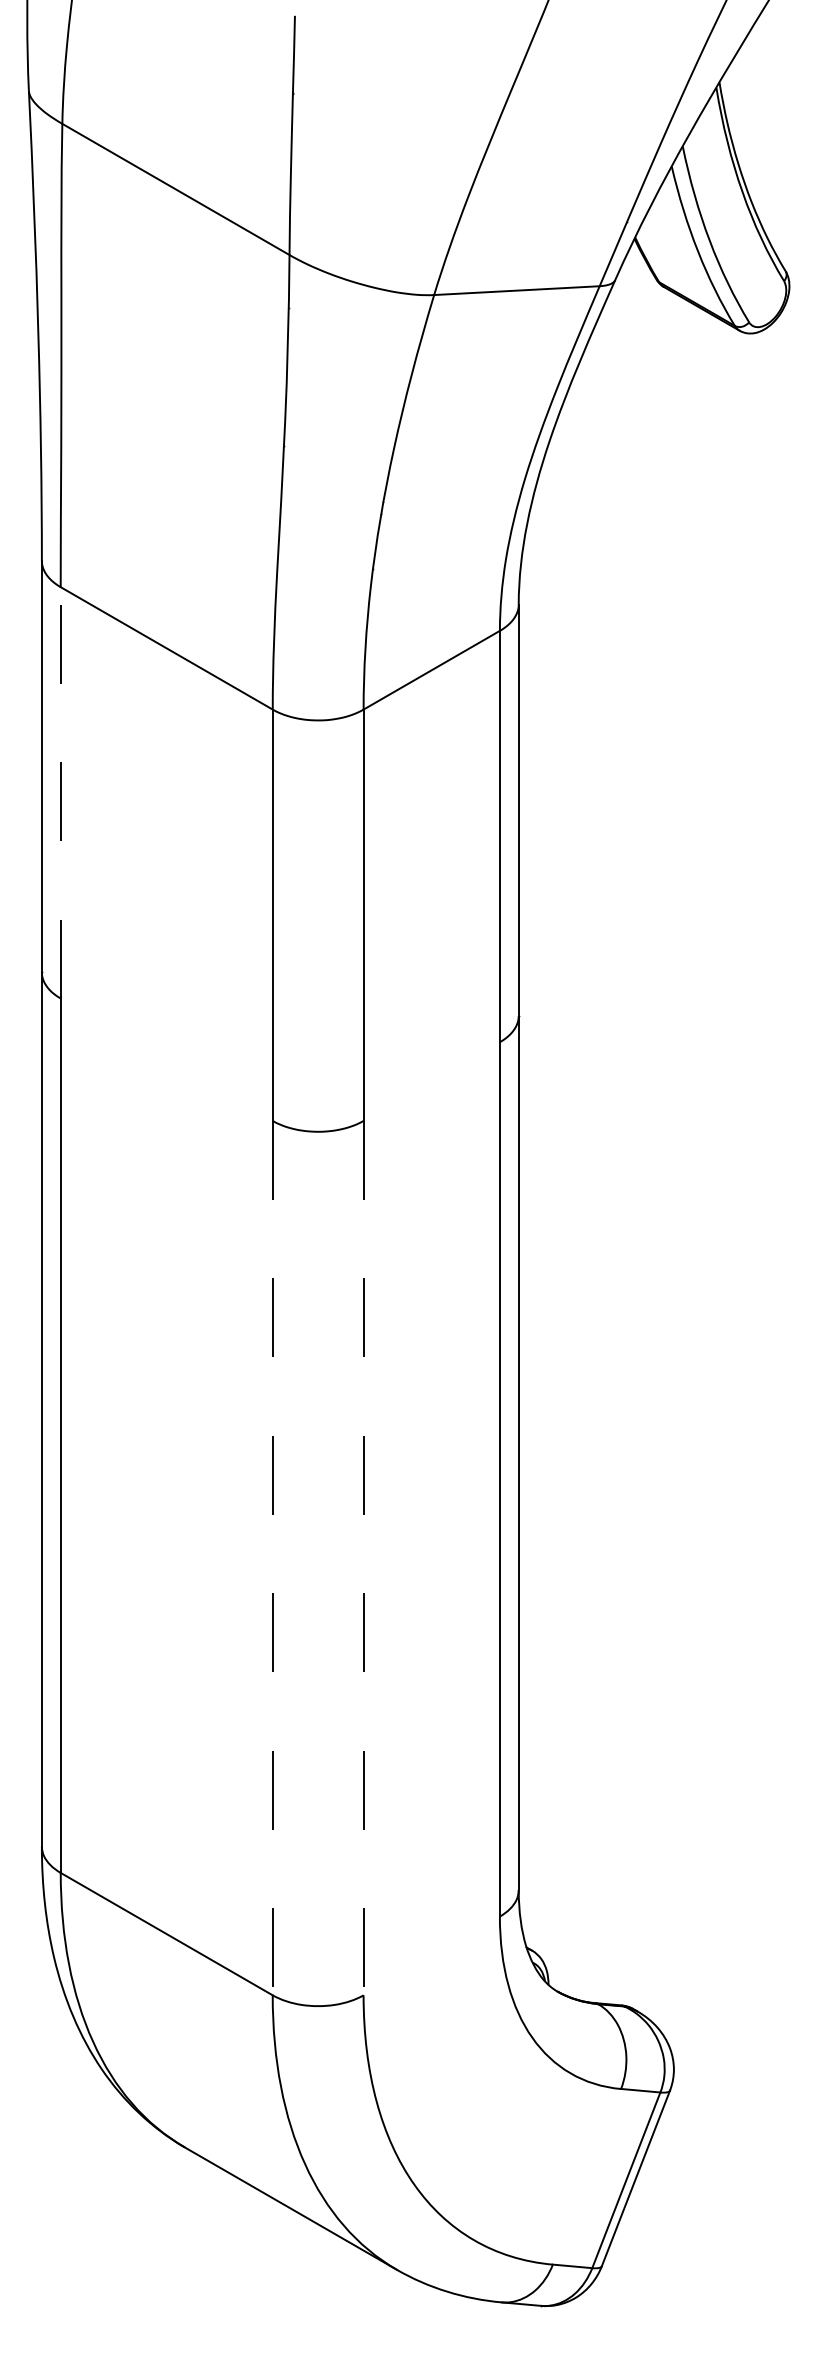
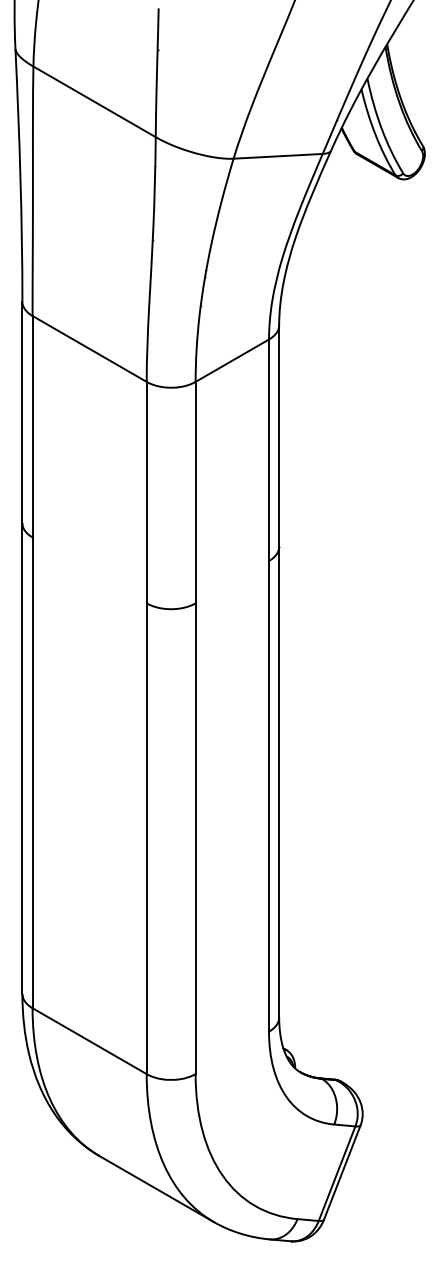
line: (60, 792) -> (32, 426), dashed -> solid
line: (272, 1559) -> (146, 839), dashed -> solid
line: (363, 1559) -> (195, 839), dashed -> solid

